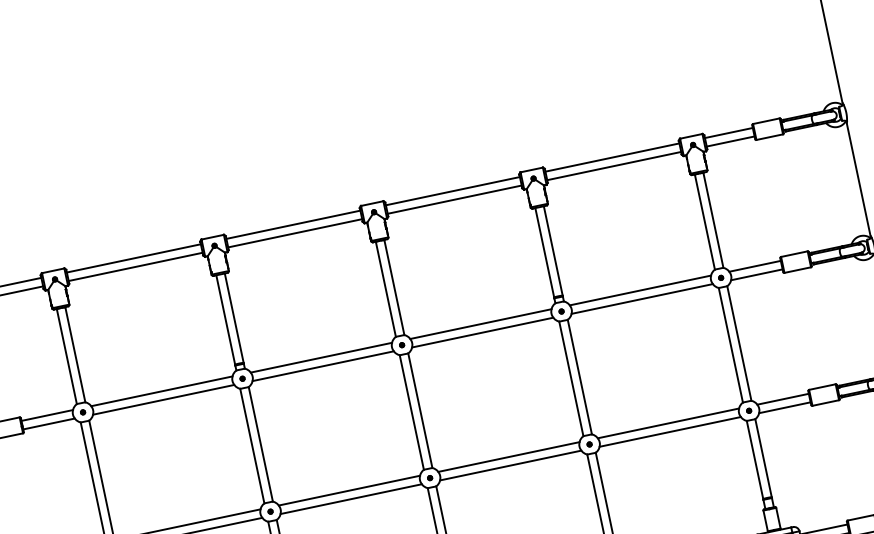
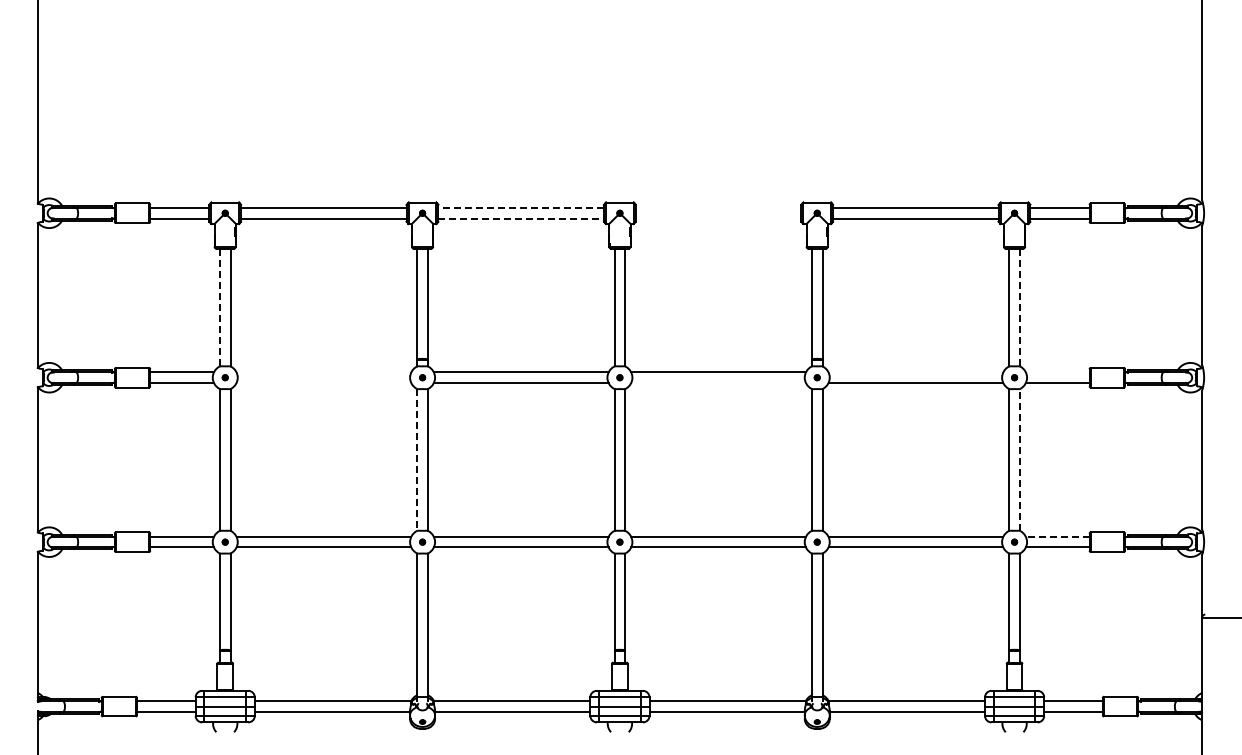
line: (452, 191) -> (718, 208), removed
line: (454, 199) -> (718, 218), removed
line: (713, 220) -> (1019, 307), solid -> dashed
line: (293, 225) -> (521, 208), solid -> dashed
line: (295, 233) -> (521, 218), solid -> dashed
line: (754, 266) -> (1057, 372), removed
line: (640, 290) -> (915, 372), removed
line: (482, 332) -> (718, 382), removed
line: (739, 343) -> (1019, 459), solid -> dashed
line: (67, 356) -> (220, 307), solid -> dashed
line: (161, 391) -> (323, 372), removed
line: (782, 398) -> (1057, 536), solid -> dashed
line: (163, 399) -> (323, 382), removed
line: (252, 445) -> (417, 459), solid -> dashed

